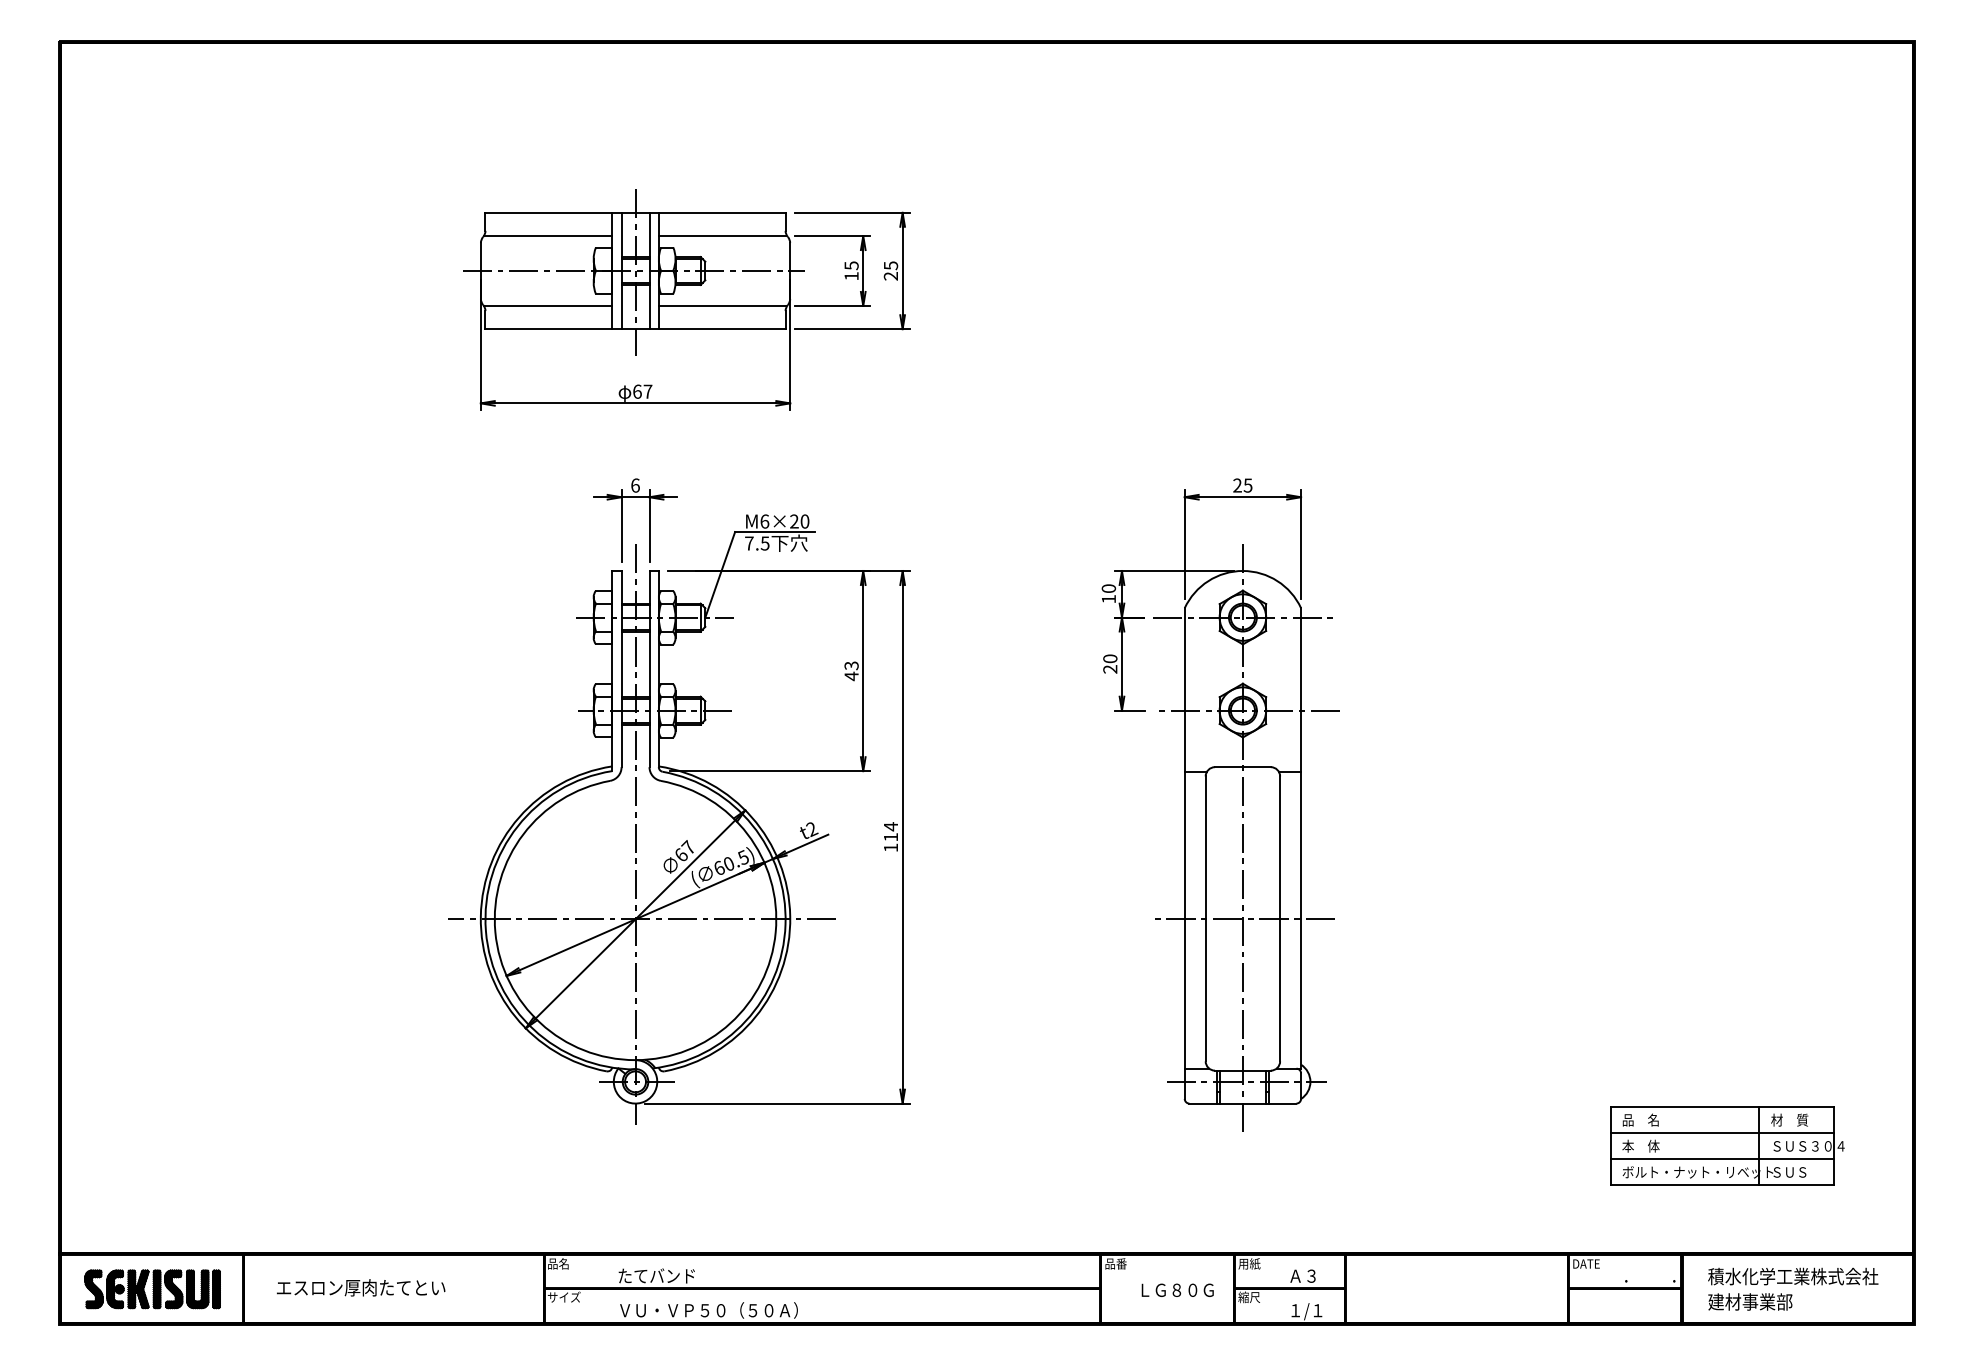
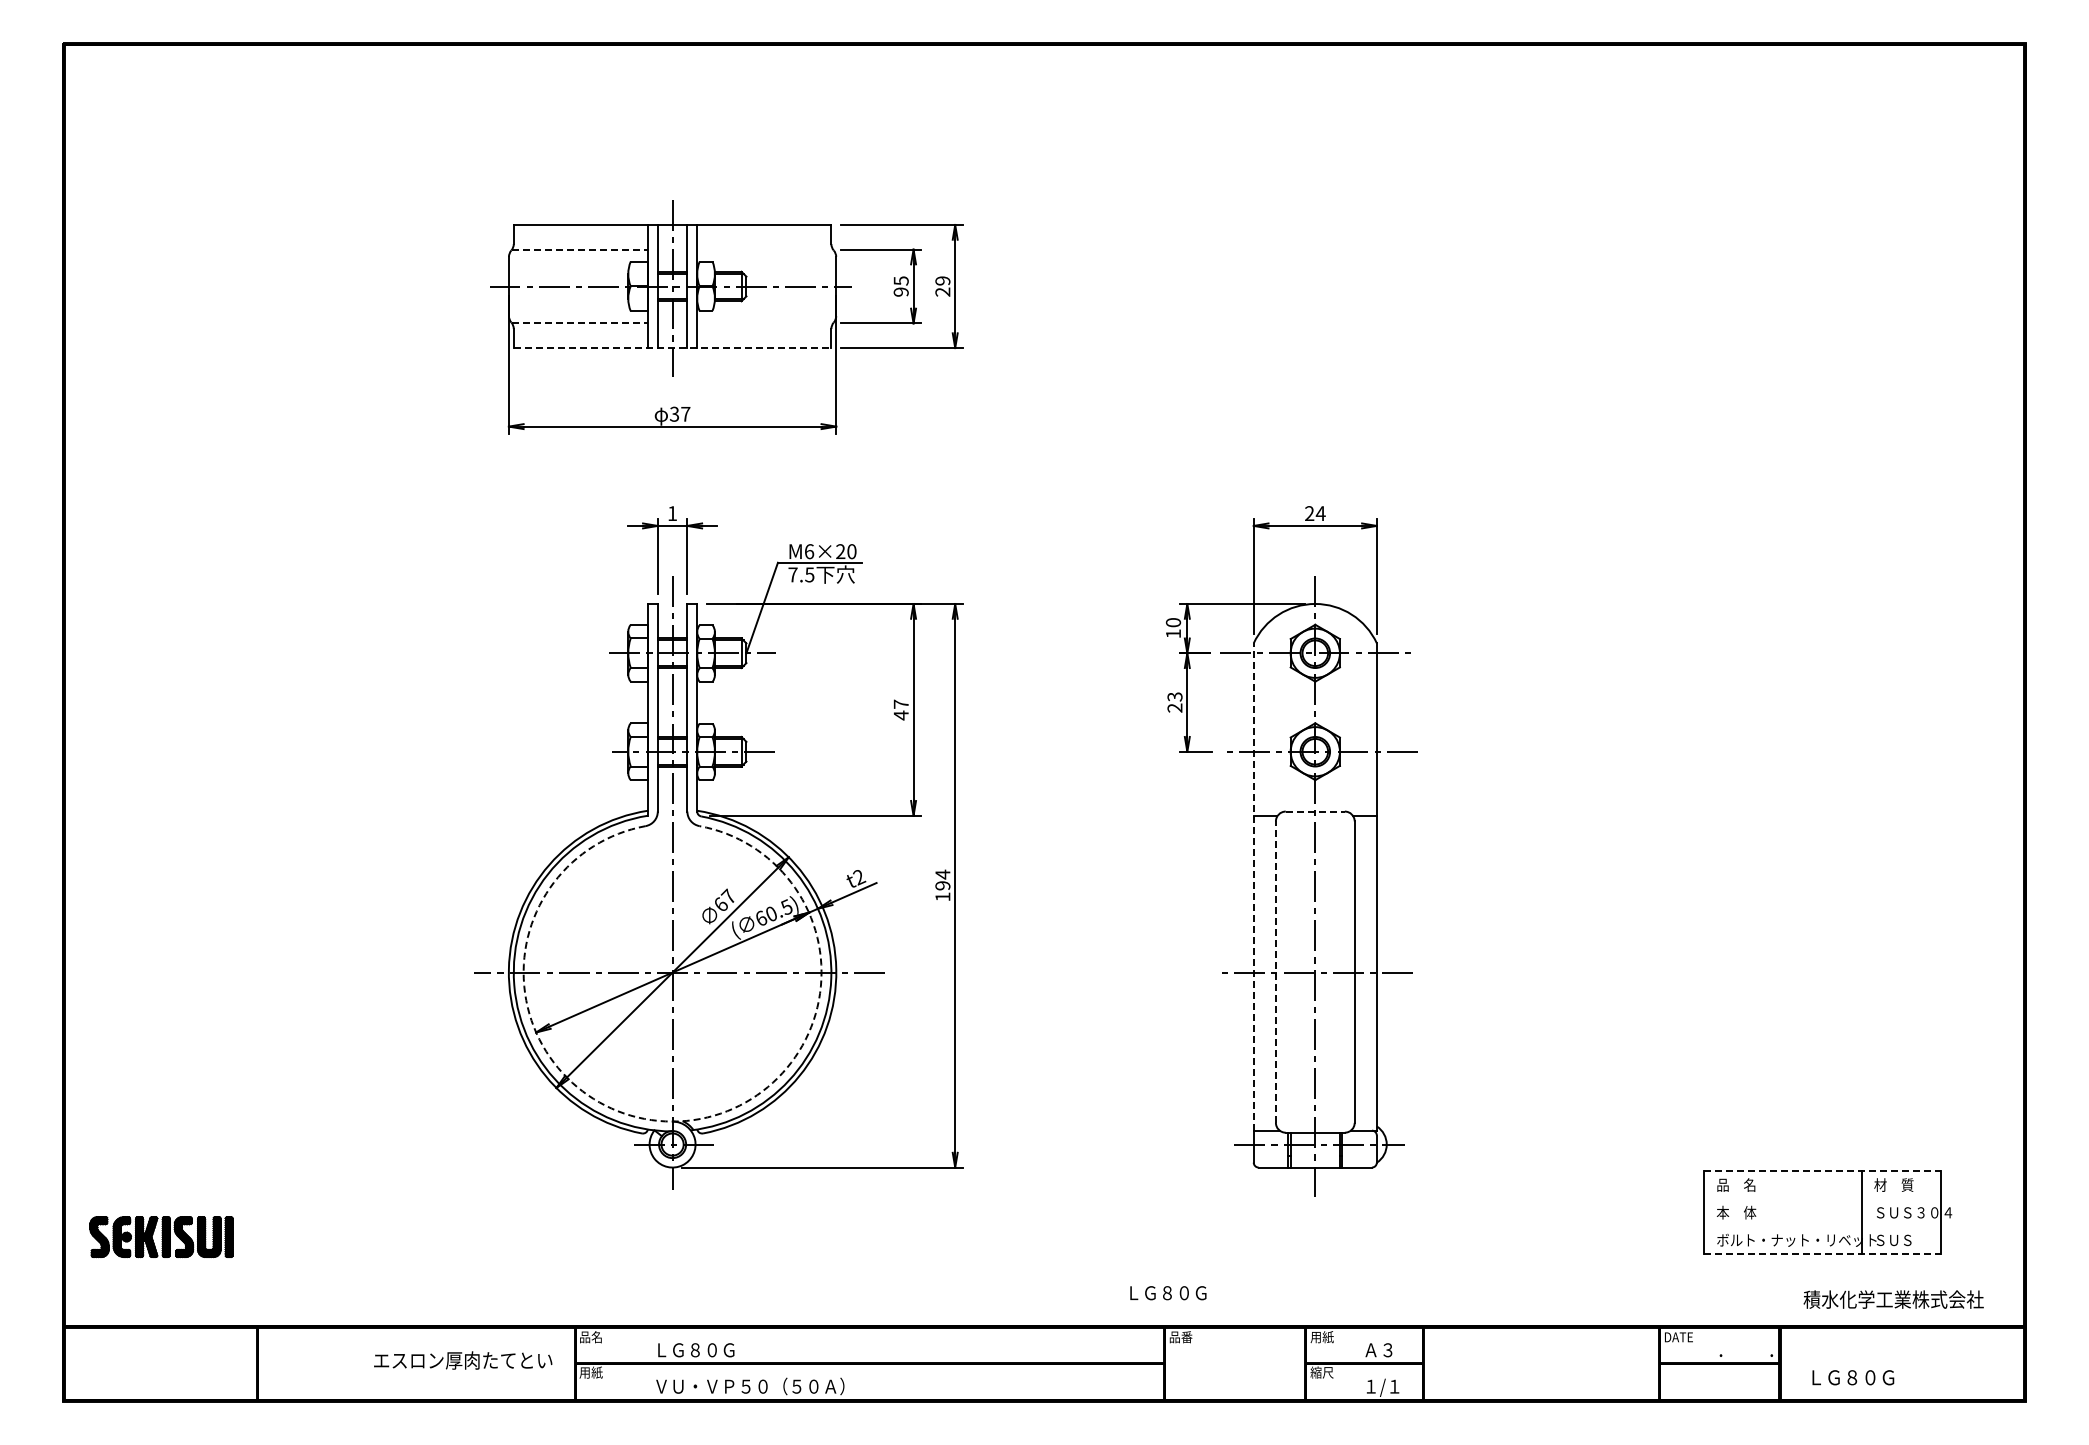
line: (548, 236) -> (580, 249), solid -> dashed
line: (722, 236) -> (764, 249), removed
text: (890, 265) -> (942, 280), 25 -> 29
text: (850, 275) -> (900, 291), 15 -> 95
line: (548, 305) -> (580, 323), solid -> dashed
line: (722, 305) -> (764, 323), removed
line: (635, 329) -> (672, 348), solid -> dashed
text: (637, 390) -> (674, 413), 67 -> 37
text: (635, 485) -> (672, 513), 6 -> 1
text: (1247, 485) -> (1320, 513), 25 -> 24
text: (1109, 658) -> (1174, 696), 20 -> 23
text: (850, 665) -> (900, 703), 43 -> 47
line: (1243, 767) -> (1315, 811), solid -> dashed
text: (890, 837) -> (942, 885), 114 -> 194
line: (1184, 838) -> (1253, 887), solid -> dashed
line: (1205, 919) -> (1275, 972), solid -> dashed
arc: (635, 1060) -> (672, 1121), solid -> dashed
line: (1723, 1107) -> (1823, 1171), solid -> dashed
line: (1722, 1132) -> (1822, 1198), removed
line: (1722, 1159) -> (1822, 1226), removed
line: (1723, 1185) -> (1823, 1254), solid -> dashed
text: (656, 1275) -> (694, 1349), たてバンド -> ＬＧ８０Ｇ
text: (1793, 1276) -> (1893, 1299), moved
text: (361, 1287) -> (463, 1360), moved
part: (152, 1289) -> (161, 1237), moved
text: (1177, 1290) -> (1168, 1293), moved
text: (563, 1297) -> (596, 1372), サイズ -> 用紙
text: (1749, 1301) -> (1851, 1377), 建材事業部 -> ＬＧ８０Ｇ

